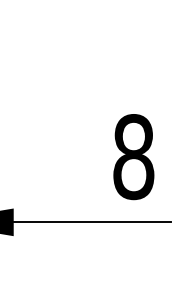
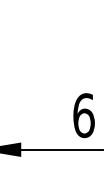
text: (132, 156) -> (83, 115), 8 -> 6

